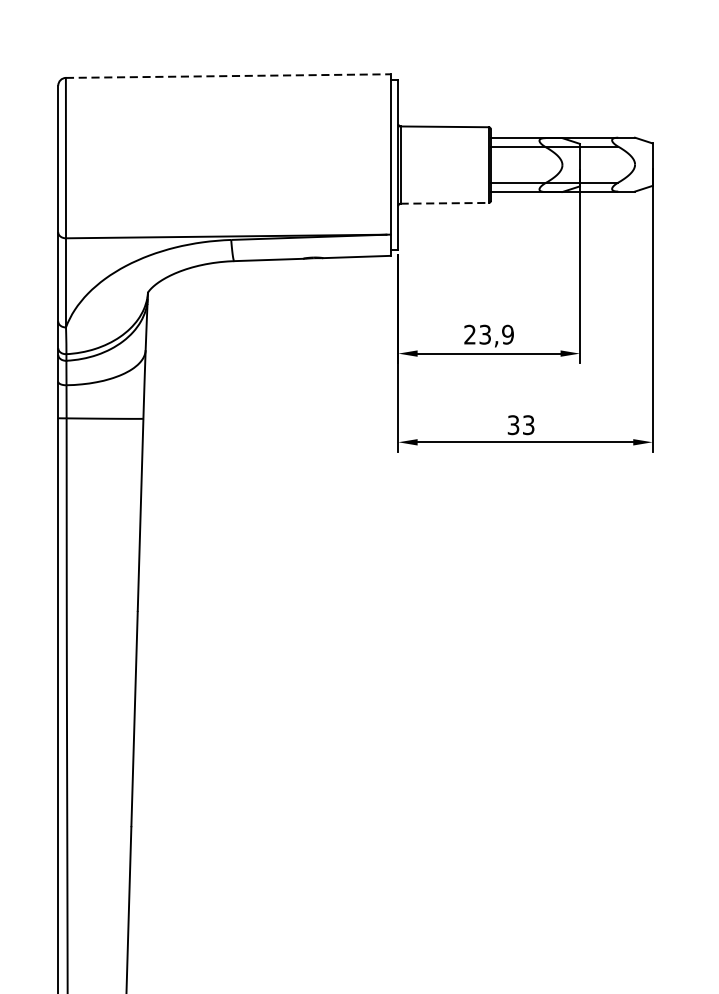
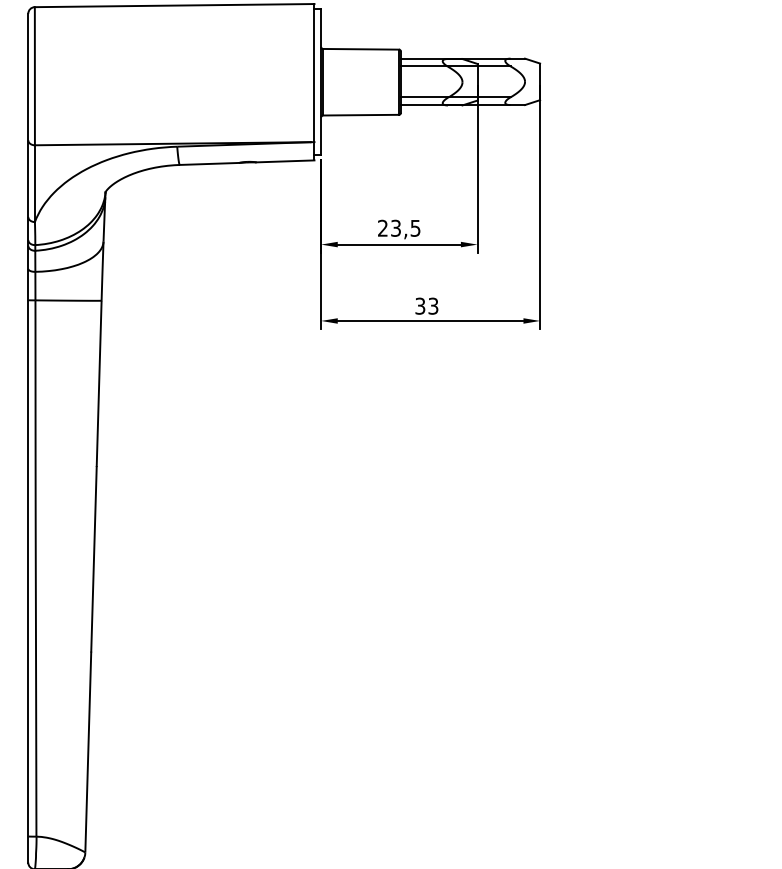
line: (228, 75) -> (174, 5), dashed -> solid
line: (445, 203) -> (361, 115), dashed -> solid
text: (507, 333) -> (415, 227), 23,9 -> 23,5

